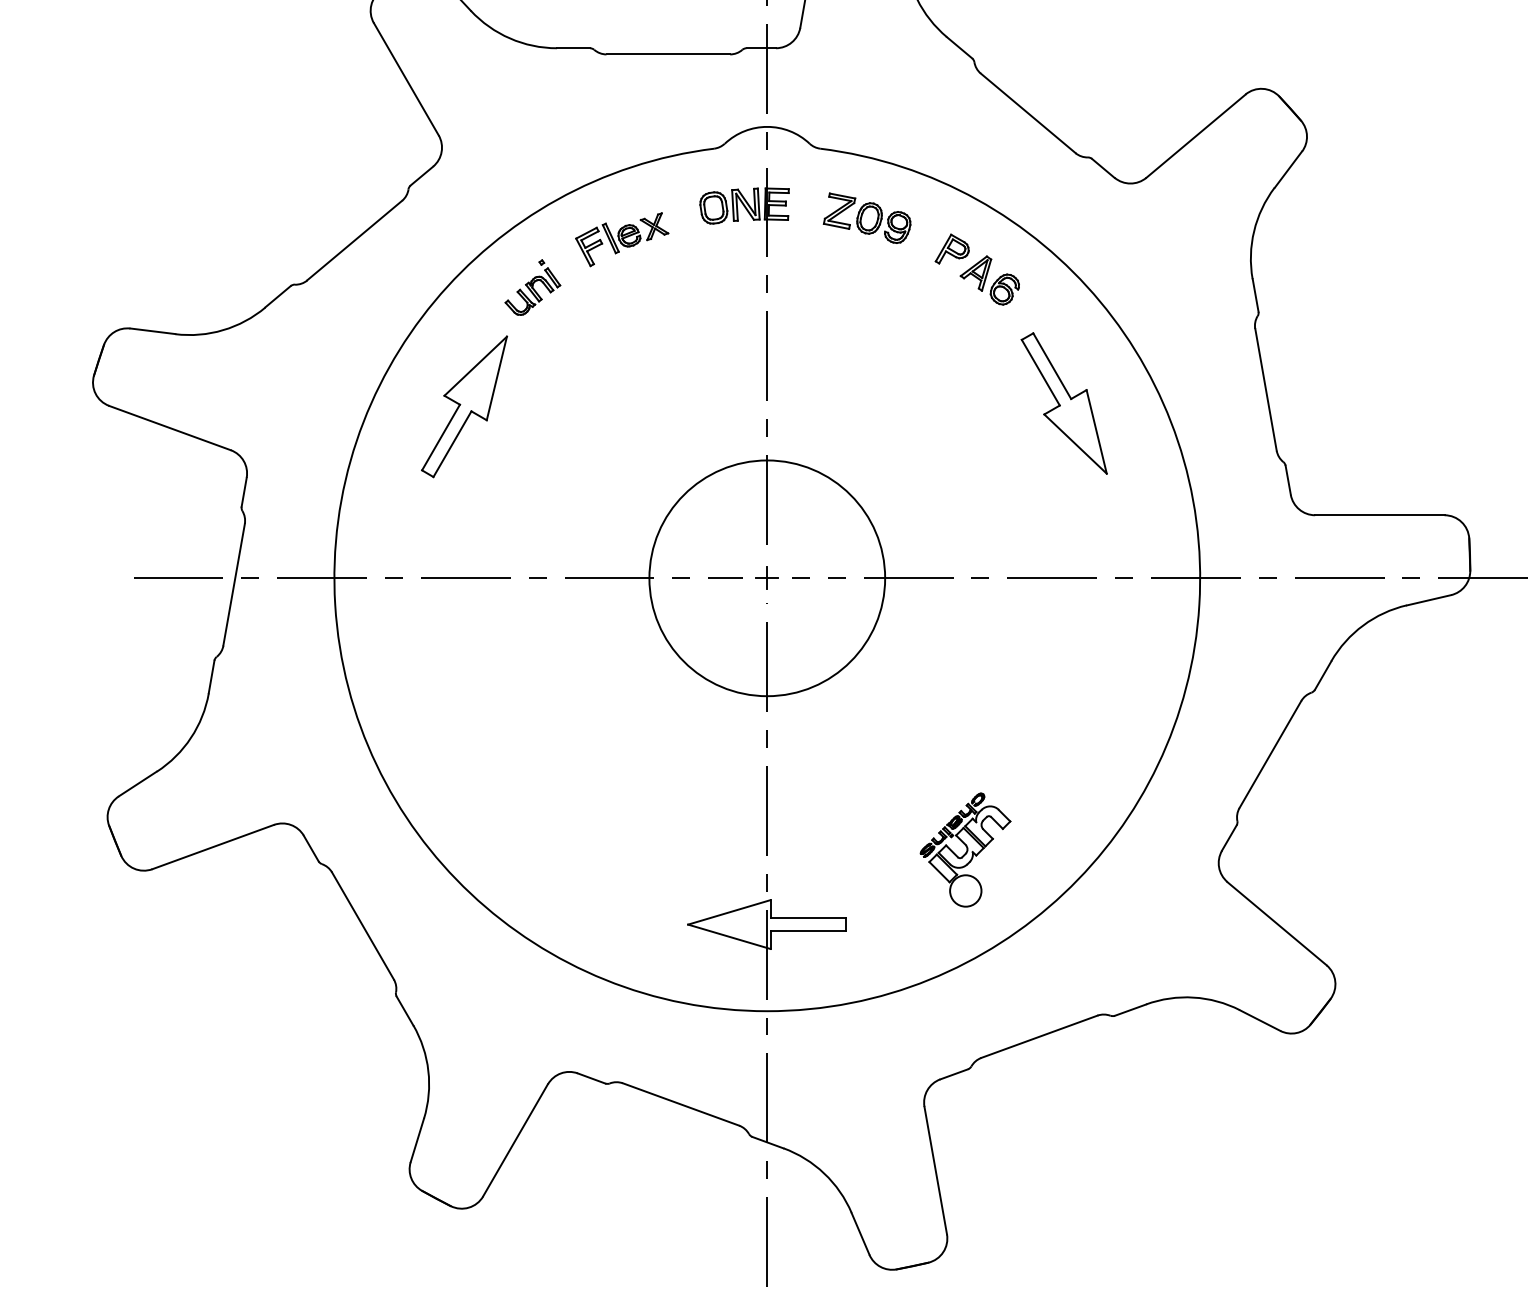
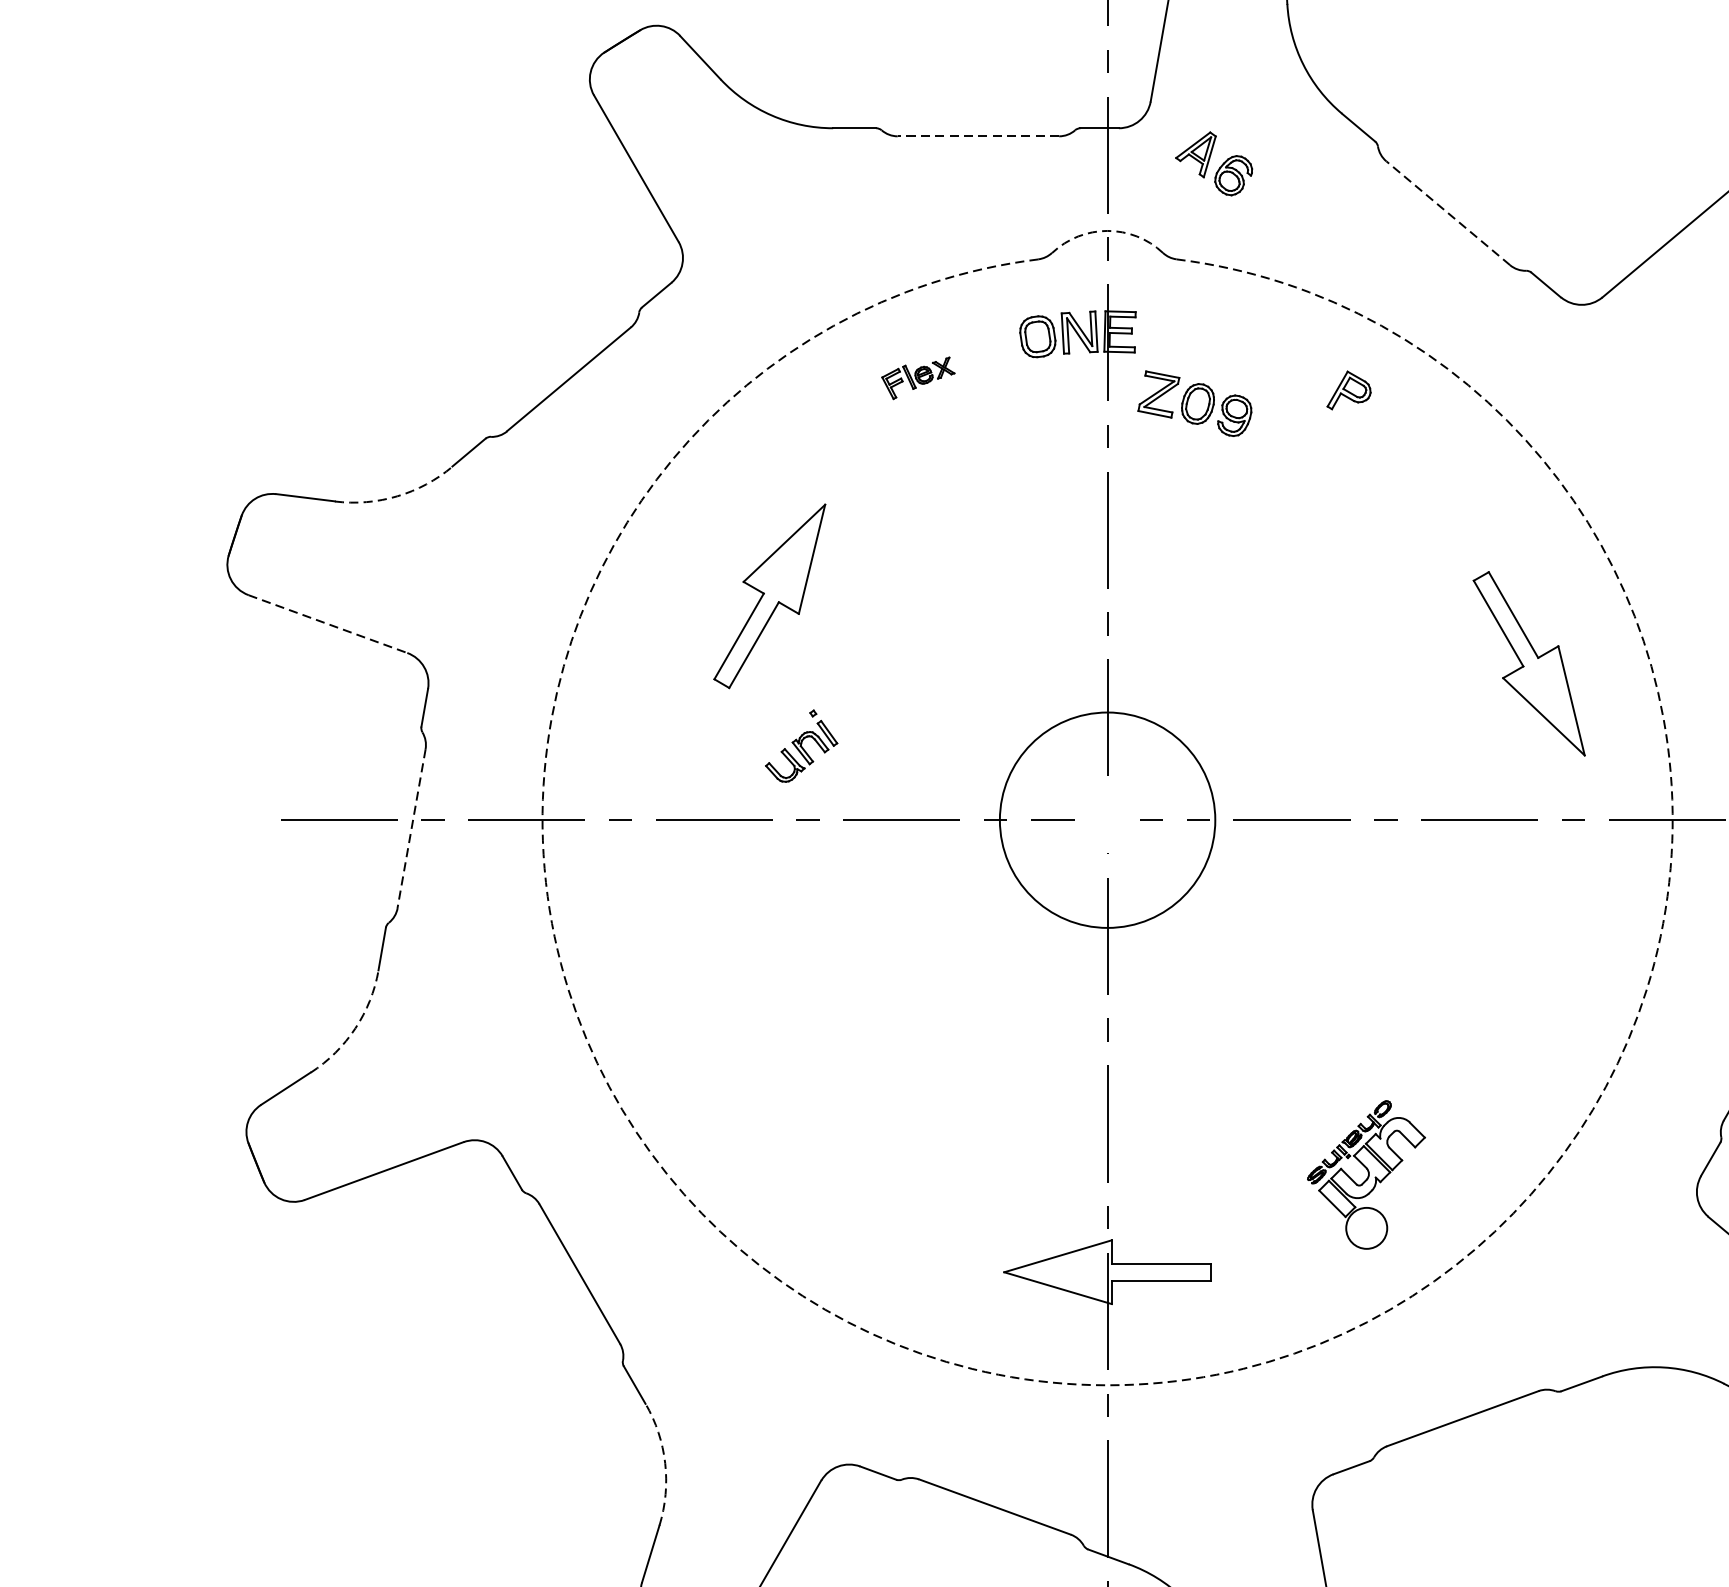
line: (668, 54) -> (978, 136), solid -> dashed
line: (1028, 113) -> (1448, 213), solid -> dashed
arc: (767, 126) -> (1107, 230), solid -> dashed
part: (866, 217) -> (1194, 402), moved
part: (622, 239) -> (918, 377), size x0.6
part: (989, 280) -> (1213, 163), moved
part: (532, 287) -> (801, 746), moved
arc: (223, 330) -> (397, 496), solid -> dashed
part: (1063, 403) -> (1528, 663), moved
part: (464, 406) -> (769, 595), moved
line: (169, 428) -> (327, 624), solid -> dashed
part: (766, 577) -> (1106, 819), removed
circle: (767, 578) -> (1107, 820), size x0.7
line: (234, 584) -> (412, 828), solid -> dashed
arc: (191, 737) -> (355, 1028), solid -> dashed
arc: (767, 1011) -> (1107, 1385), solid -> dashed
arc: (428, 1070) -> (665, 1462), solid -> dashed

